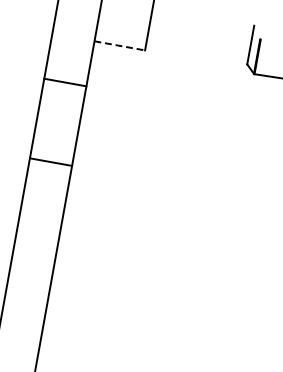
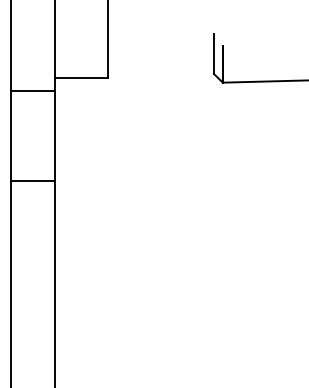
line: (120, 46) -> (82, 78), dashed -> solid
line: (65, 82) -> (33, 90), moved
line: (51, 161) -> (33, 180), moved

